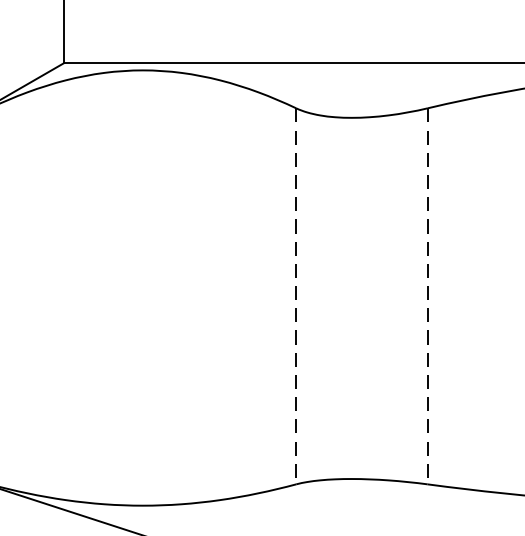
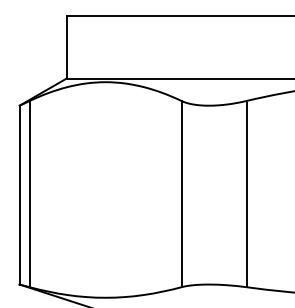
line: (296, 297) -> (181, 194), dashed -> solid
line: (427, 297) -> (246, 194), dashed -> solid

